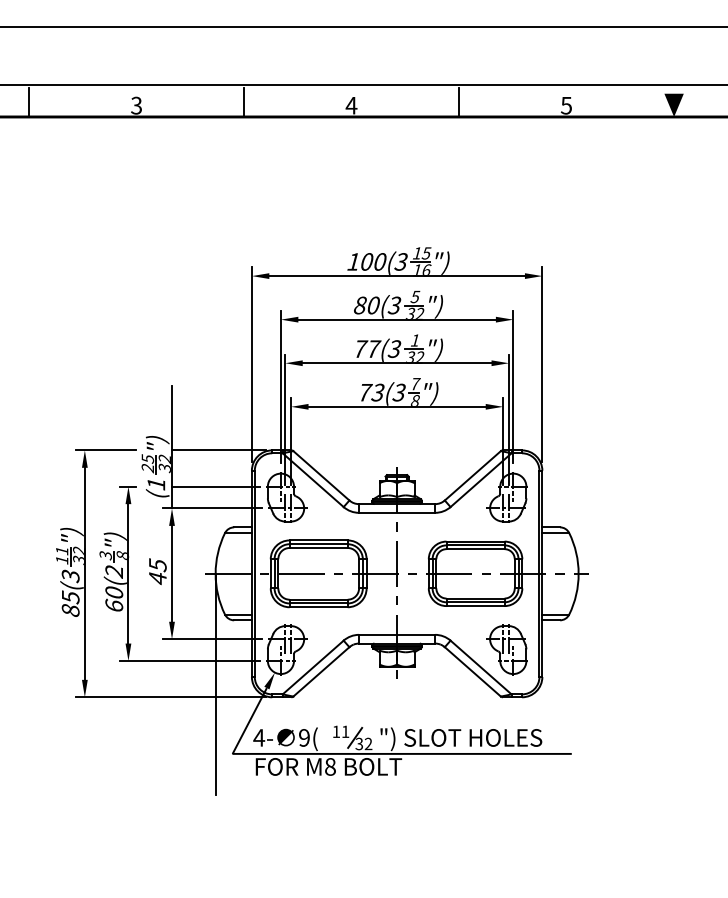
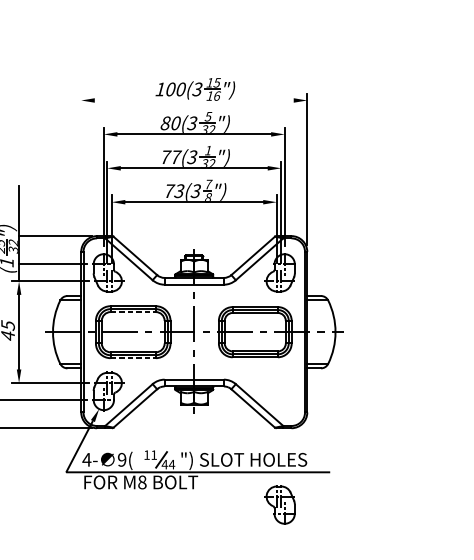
line: (396, 276) -> (193, 100), removed
line: (251, 364) -> (80, 169), removed
line: (319, 548) -> (133, 312), solid -> dashed
line: (319, 607) -> (133, 358), solid -> dashed
part: (506, 649) -> (279, 504), moved
line: (215, 684) -> (52, 418), removed
text: (363, 743) -> (168, 464), 32 -> 44

